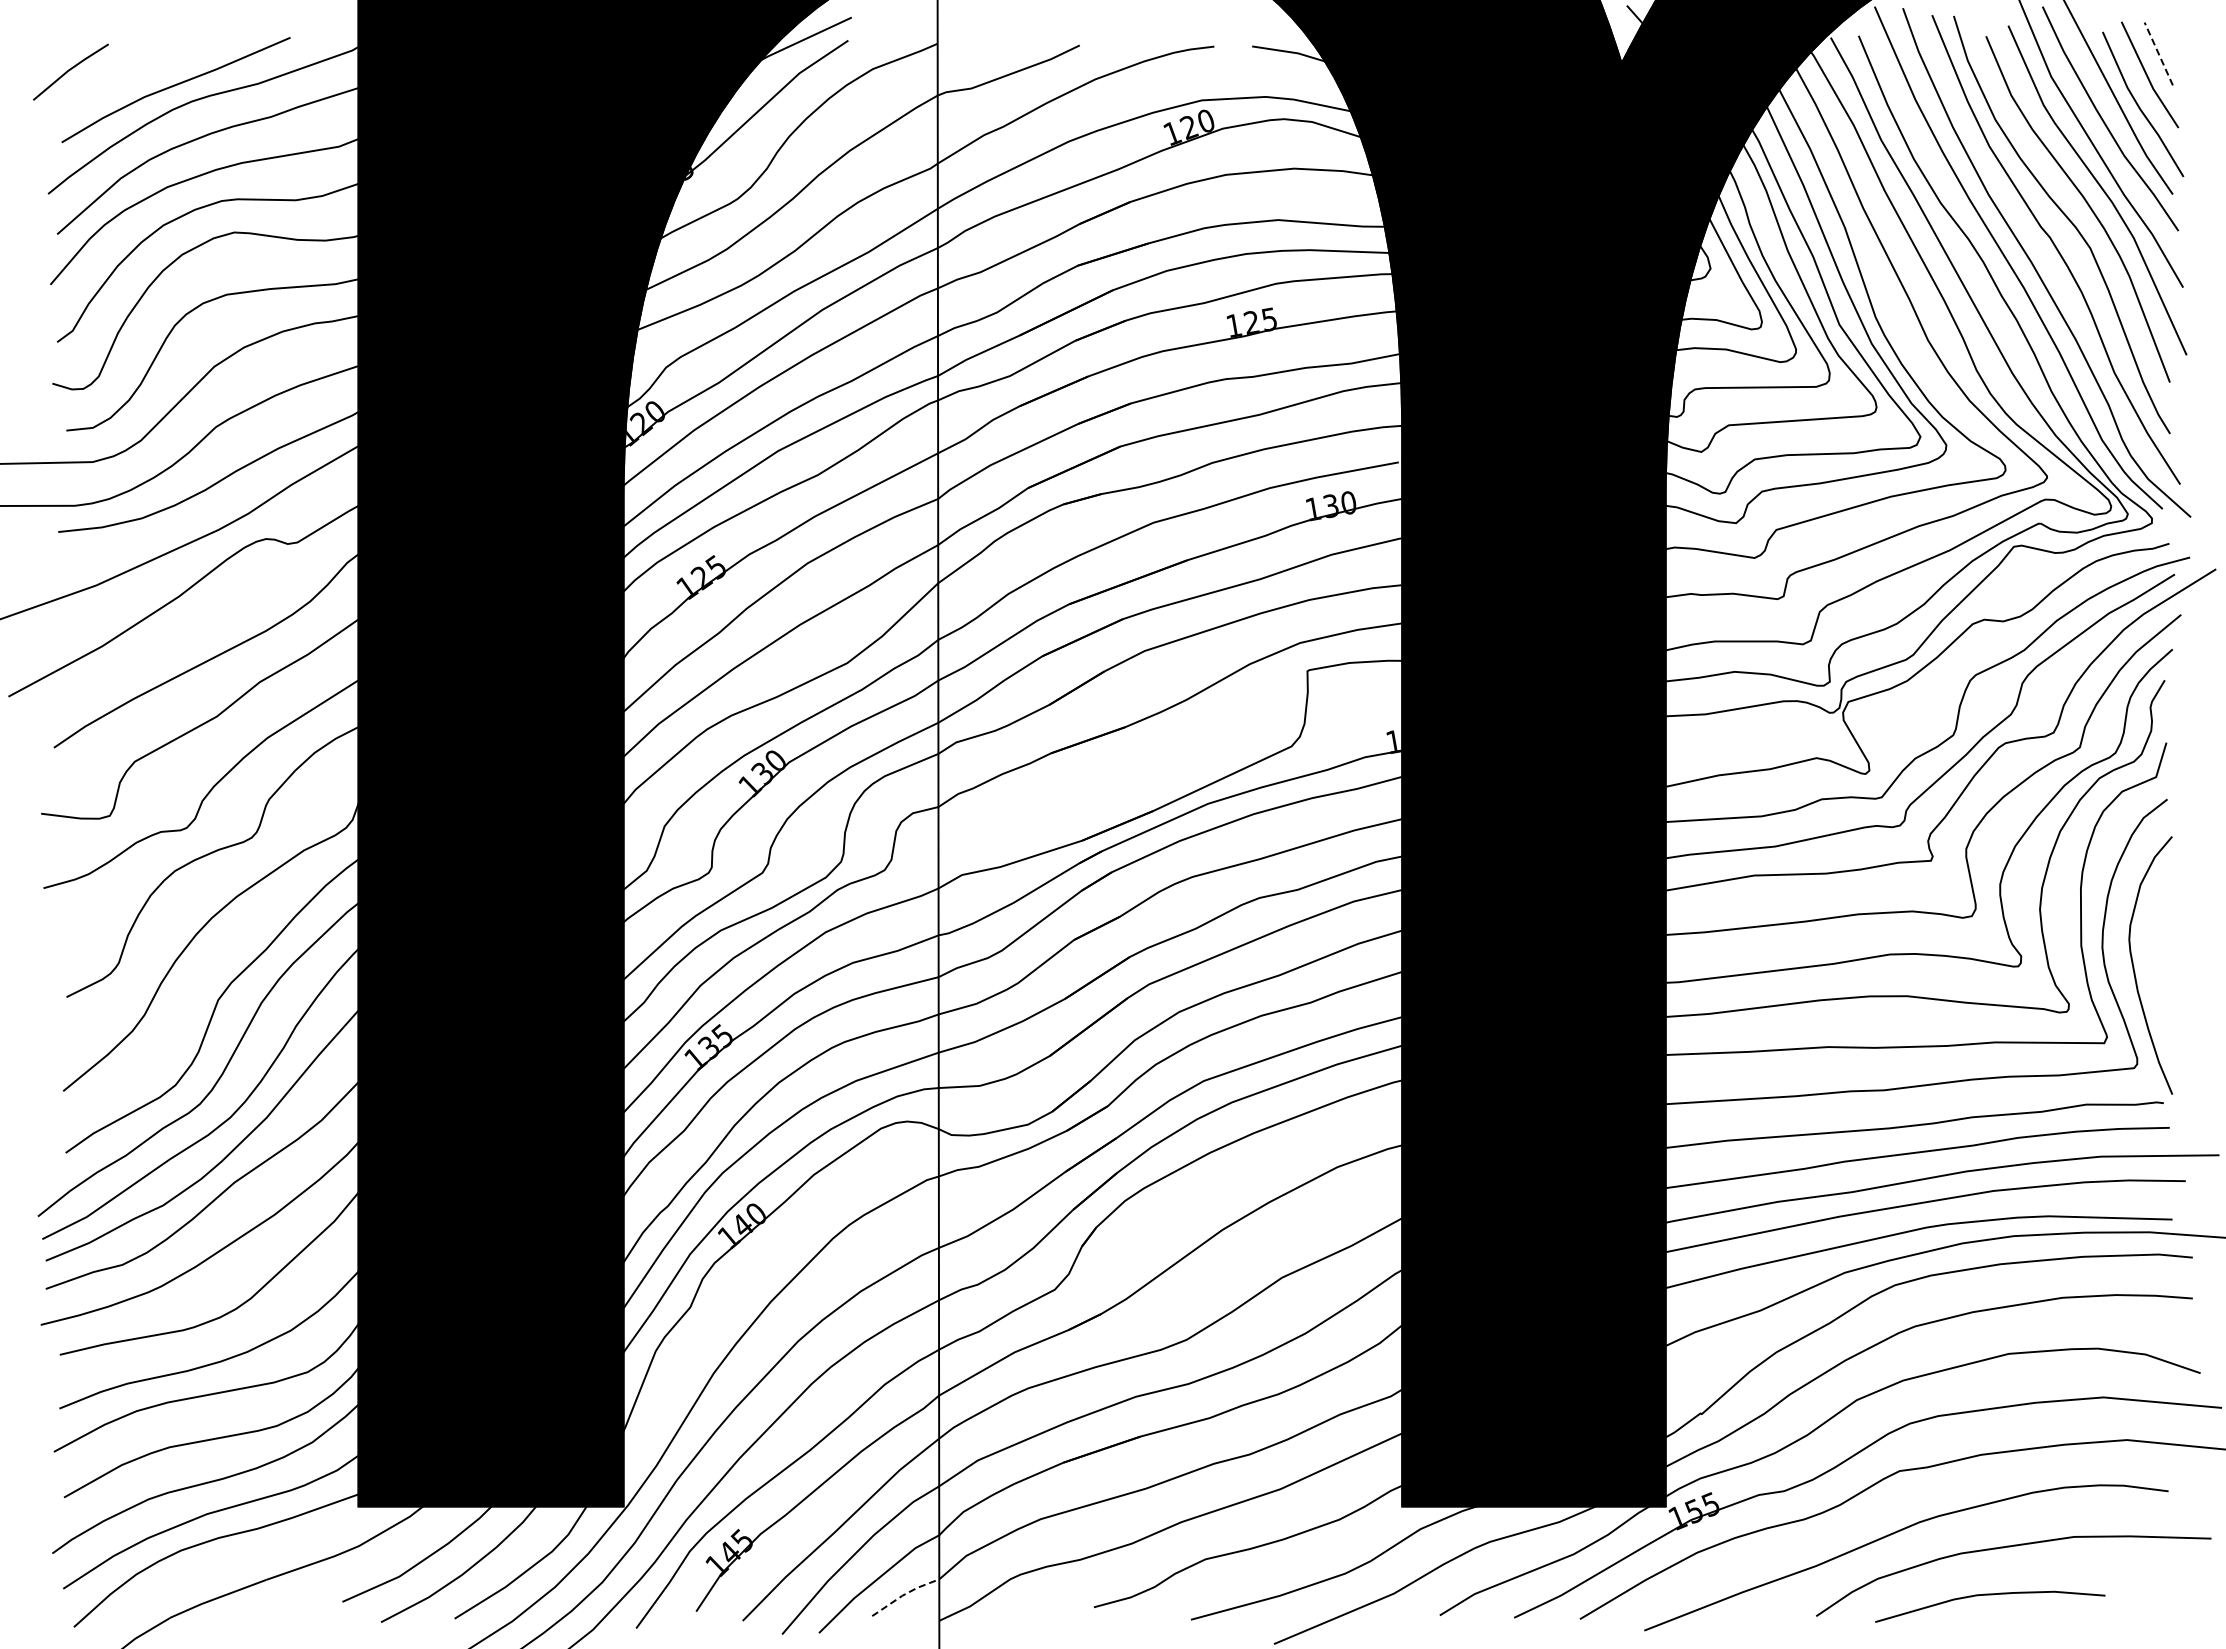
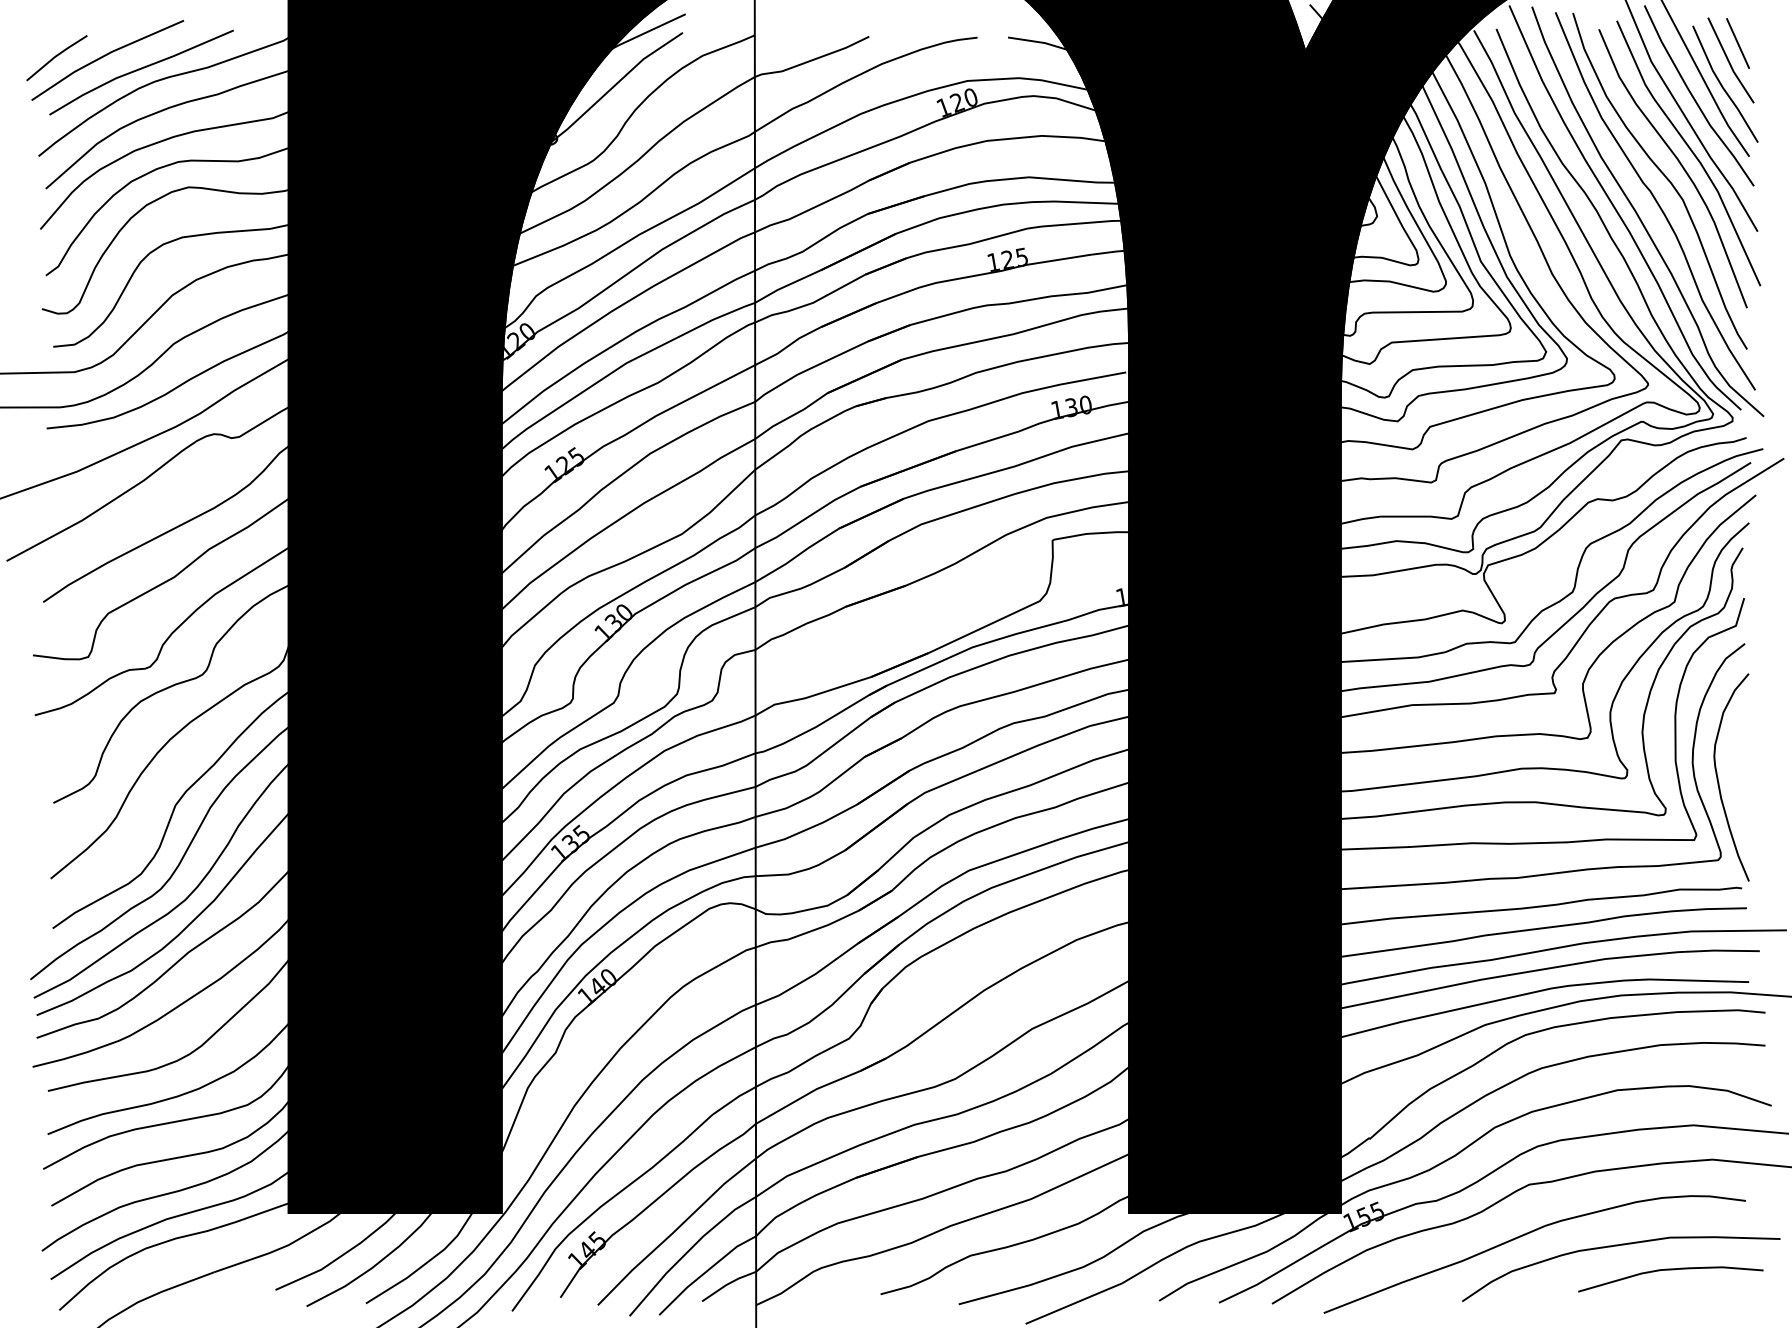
line: (2158, 53) -> (1737, 43), dashed -> solid
line: (130, 70) -> (104, 56), added
line: (904, 1594) -> (728, 1284), dashed -> solid
curve: (1990, 1595) -> (1671, 1270), moved

